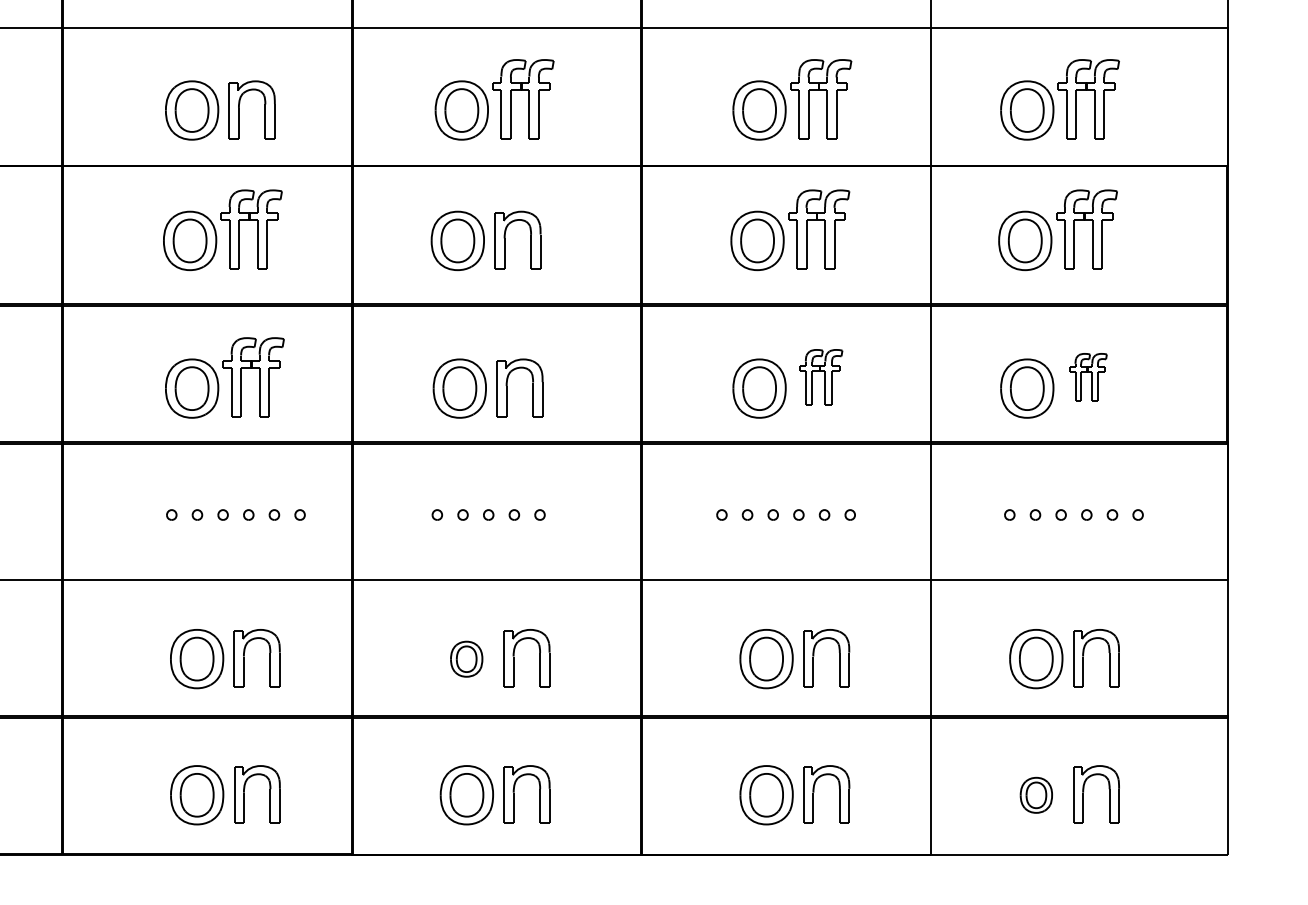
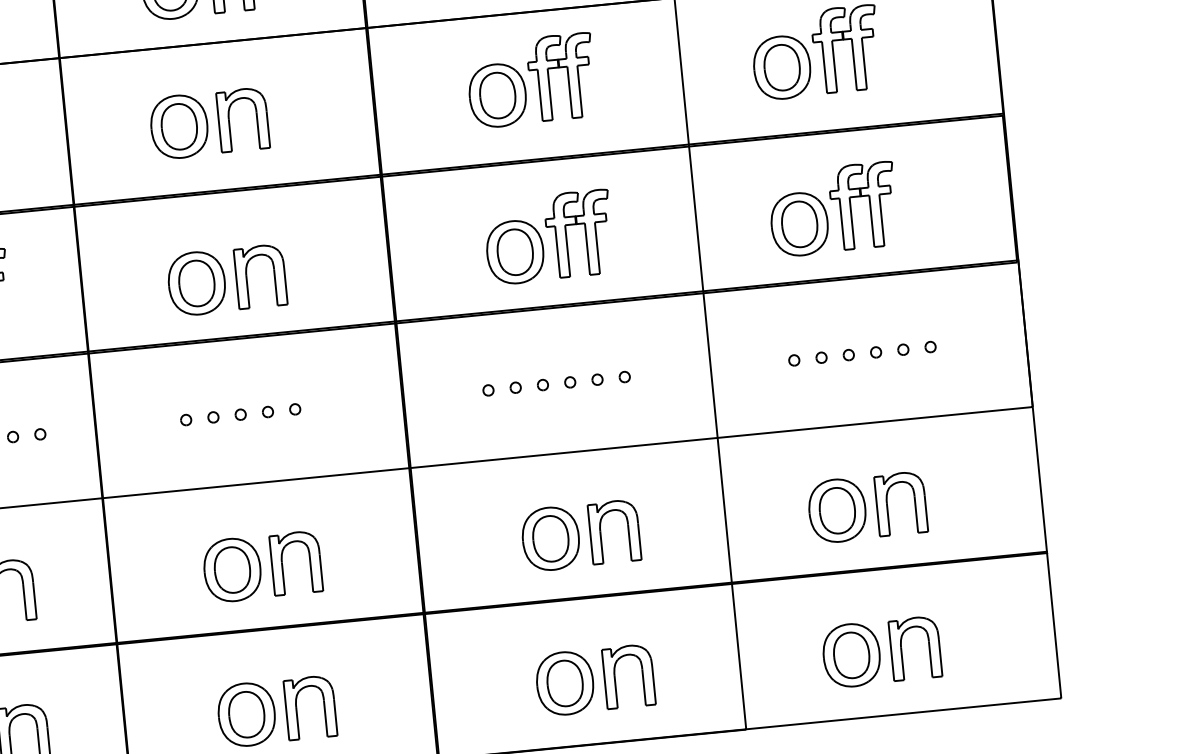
part: (821, 377) -> (579, 233), size x1.43
part: (1088, 377) -> (863, 206), size x1.67
part: (466, 659) -> (232, 570), size x1.67
part: (1036, 795) -> (851, 655), size x1.67

